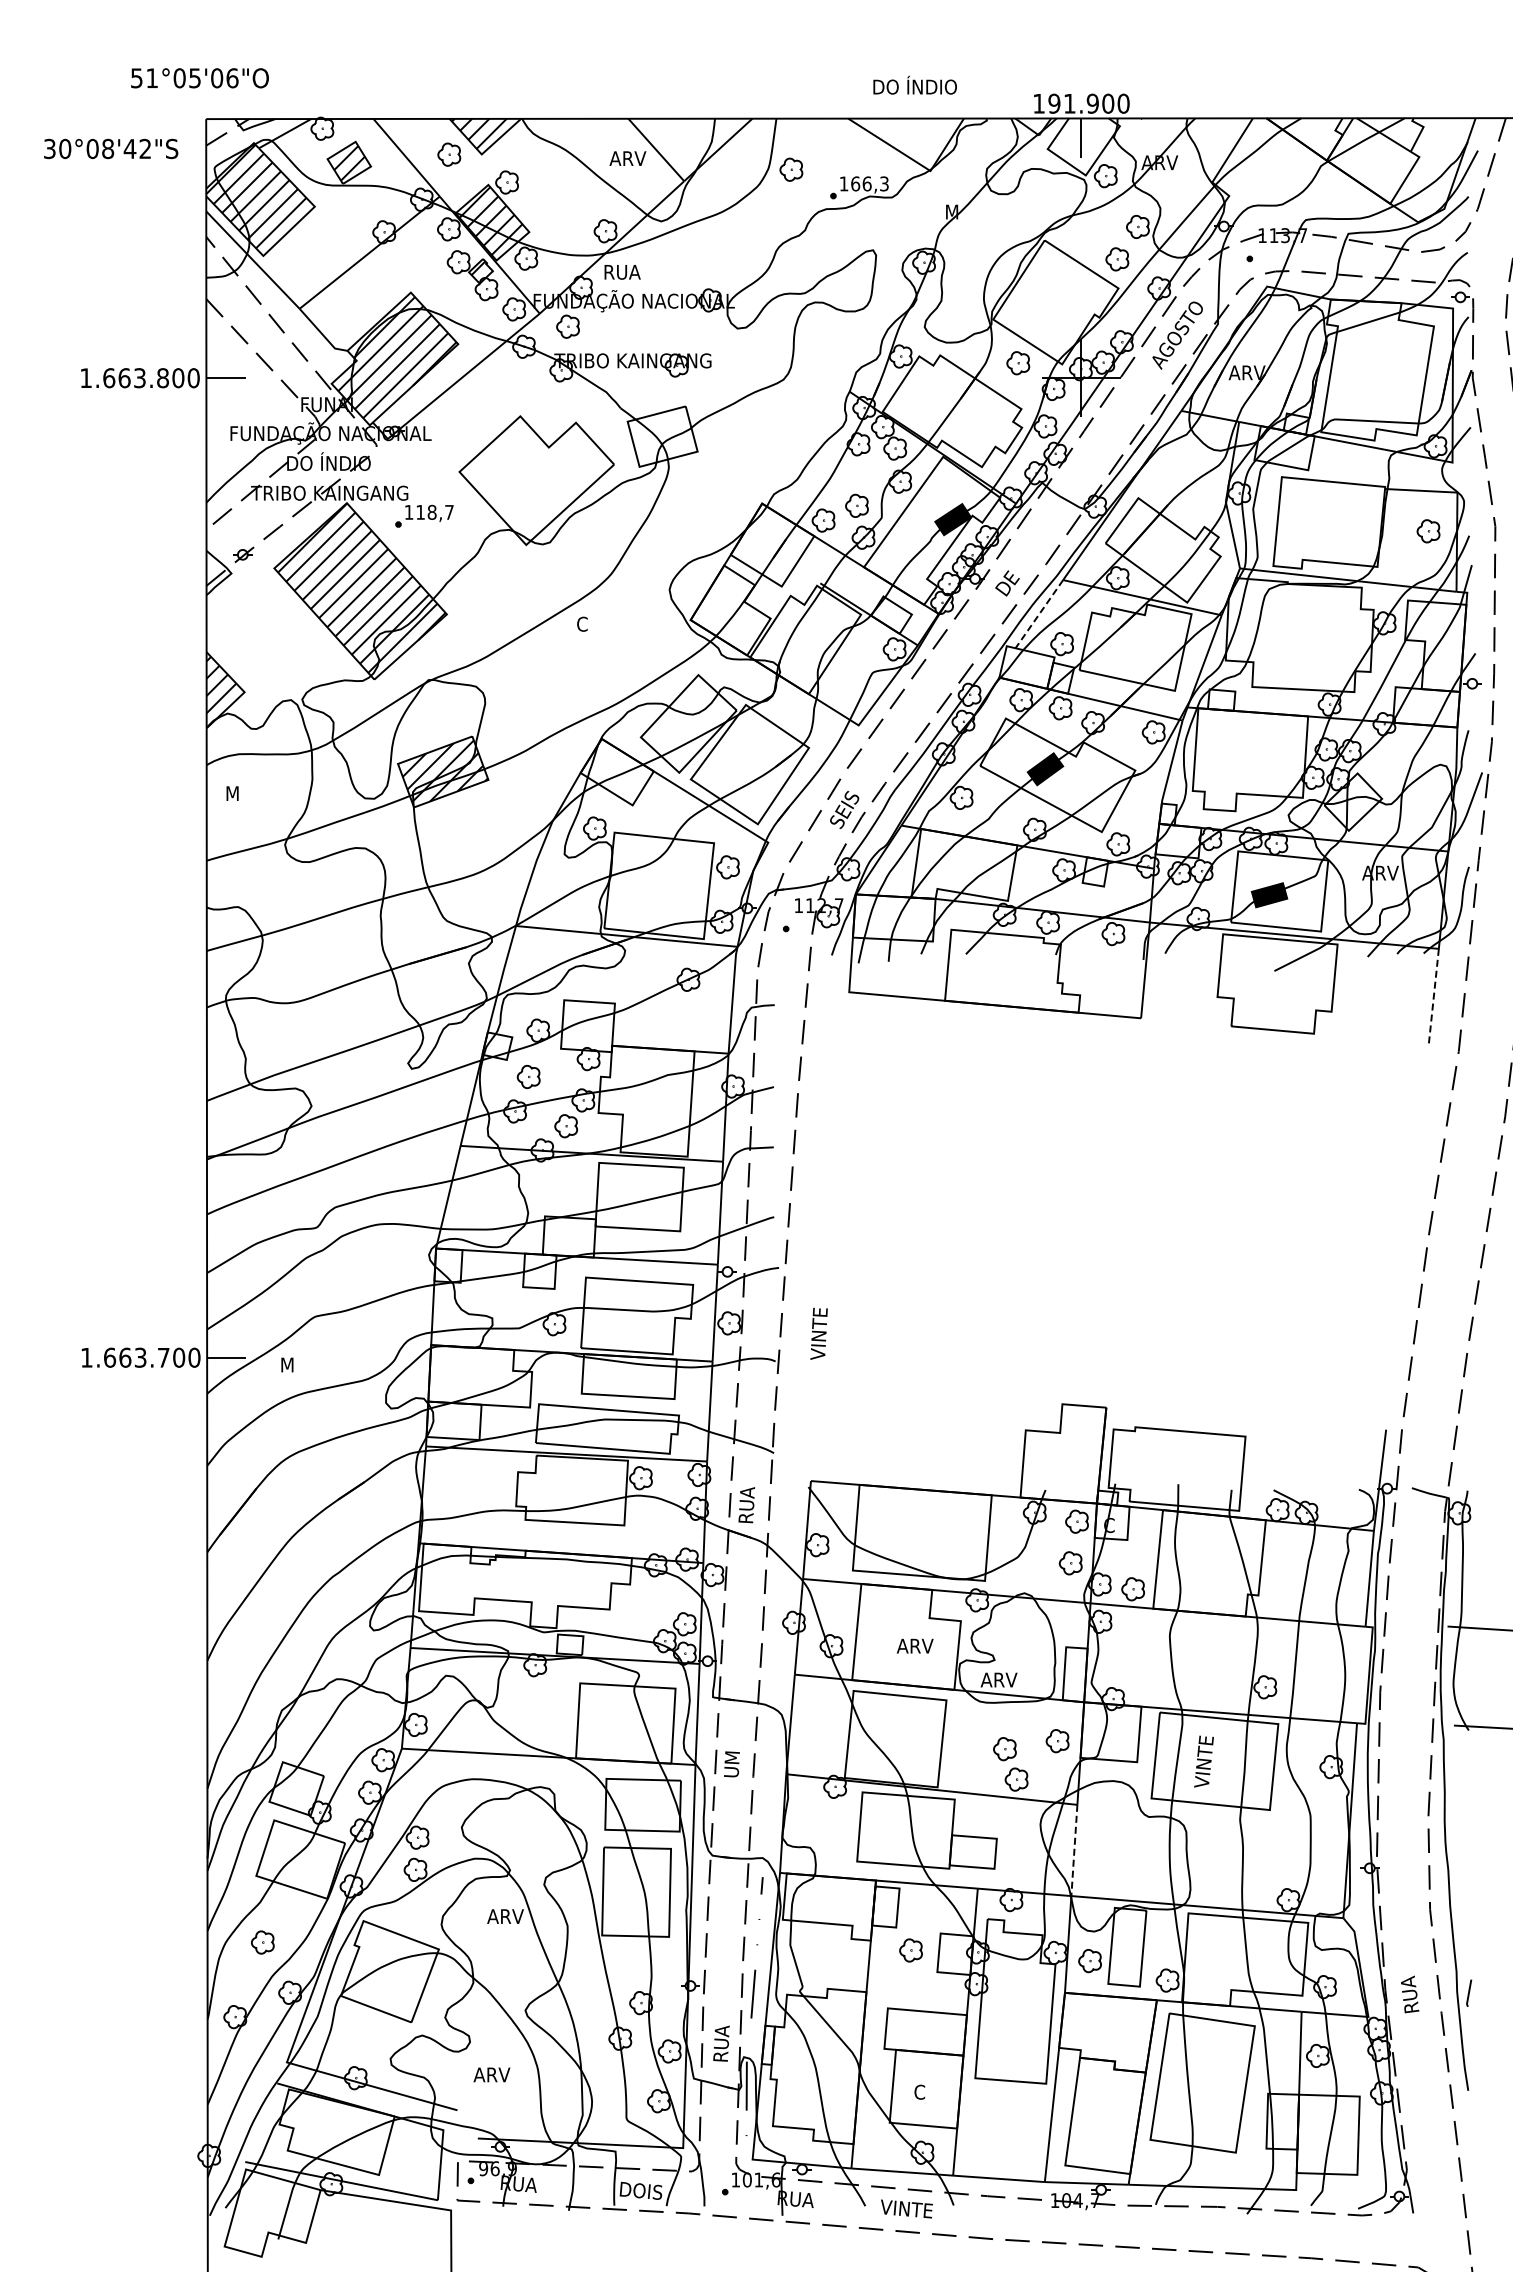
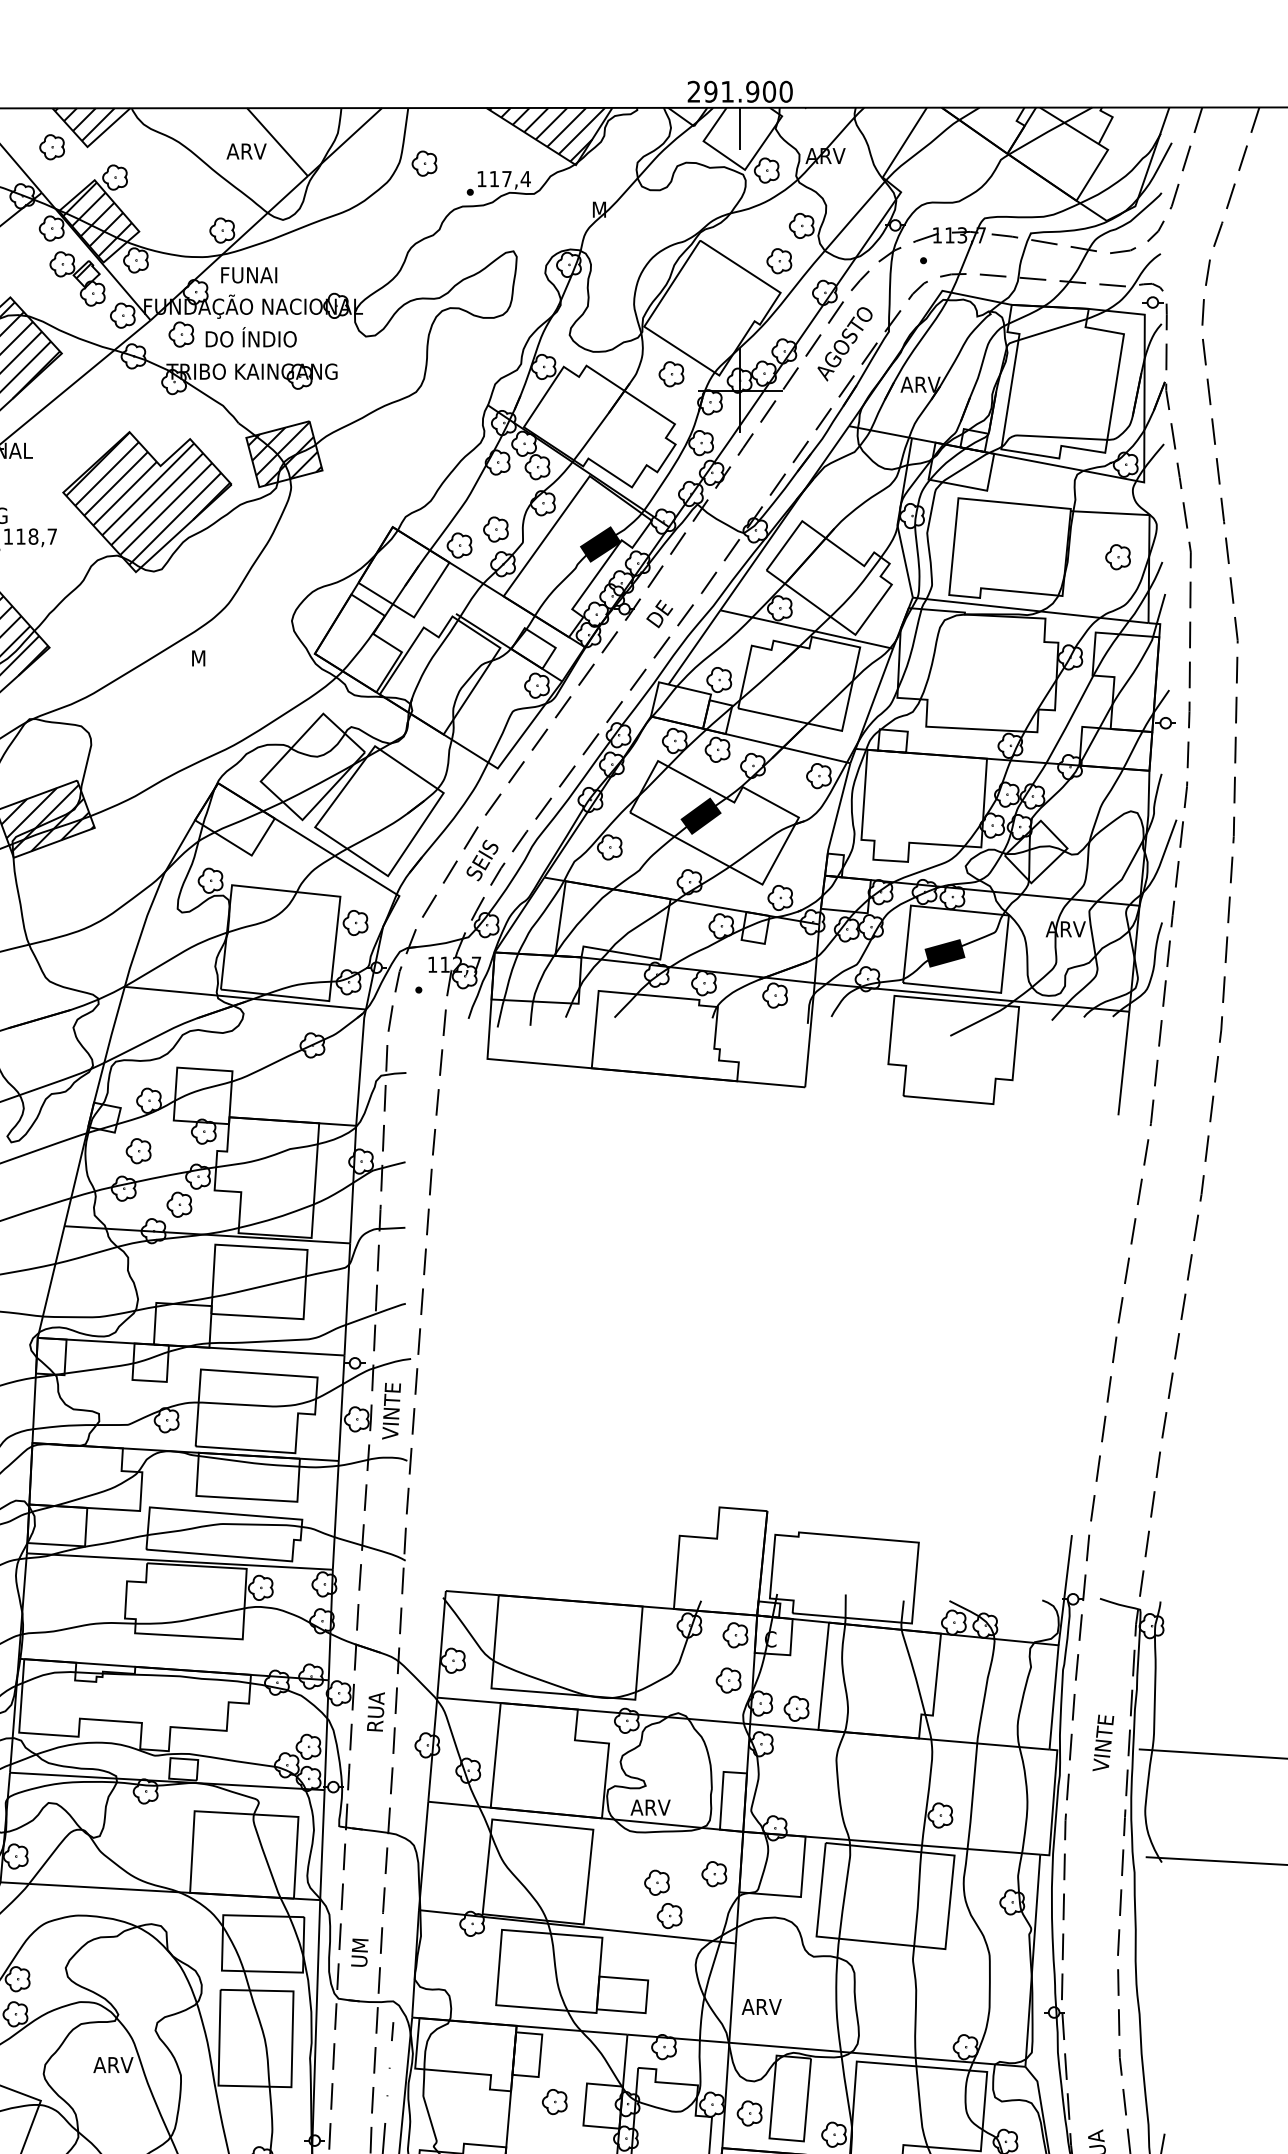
text: (914, 84) -> (250, 336), moved
text: (1038, 103) -> (693, 91), 191.900 -> 291.900
hatch: (904, 142) -> (547, 133), added
text: (870, 183) -> (510, 178), 166,3 -> 117,4
text: (630, 272) -> (249, 275), RUA -> FUNAI
hatch: (662, 436) -> (284, 454), added
hatch: (537, 477) -> (148, 498), added
line: (1039, 614) -> (694, 647), dashed -> solid
text: (583, 623) -> (198, 657), C -> M
line: (1433, 996) -> (1123, 1063), dashed -> solid
text: (818, 1333) -> (390, 1410), moved
text: (746, 1505) -> (375, 1712), moved
text: (914, 1645) -> (761, 2006), moved
text: (1203, 1761) -> (1102, 1742), moved
text: (731, 1764) -> (359, 1952), moved
line: (1074, 1850) -> (732, 1993), dashed -> solid

